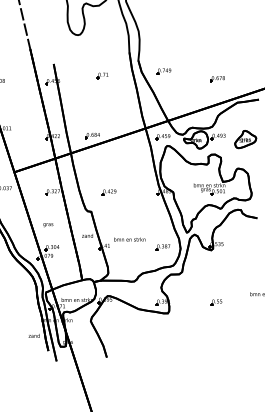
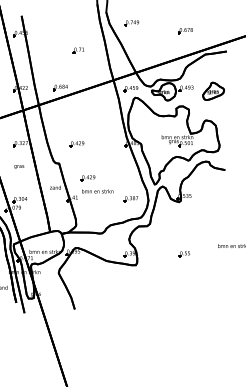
part: (102, 75) -> (78, 50), moved
text: (48, 225) -> (19, 167), moved
part: (119, 226) -> (87, 178), added

